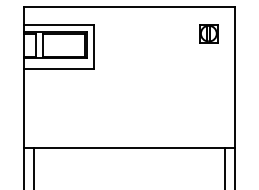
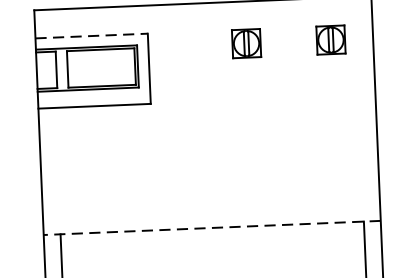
line: (59, 24) -> (92, 35), solid -> dashed
part: (155, 33) -> (245, 43), added
line: (129, 148) -> (212, 228), solid -> dashed

